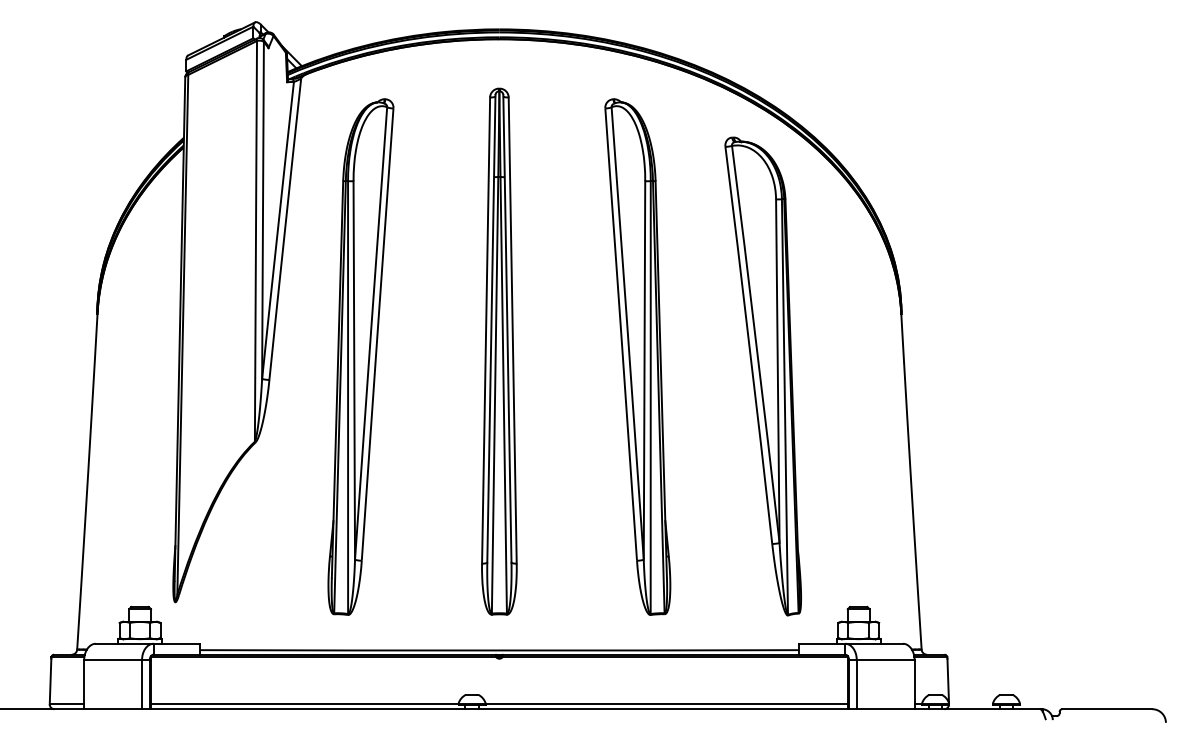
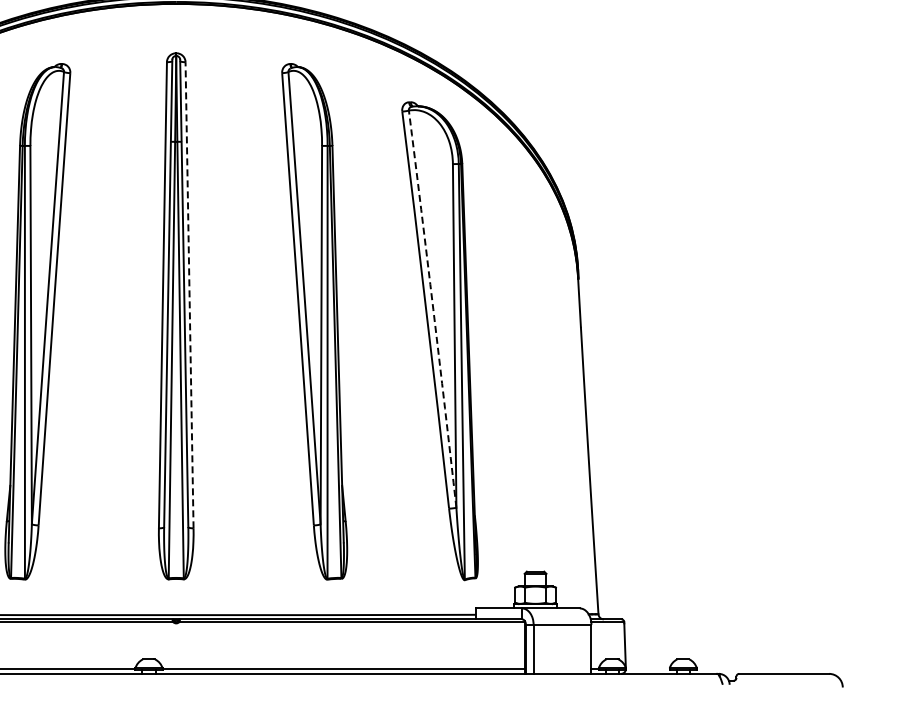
line: (512, 330) -> (189, 295), solid -> dashed
arc: (756, 344) -> (433, 309), solid -> dashed

